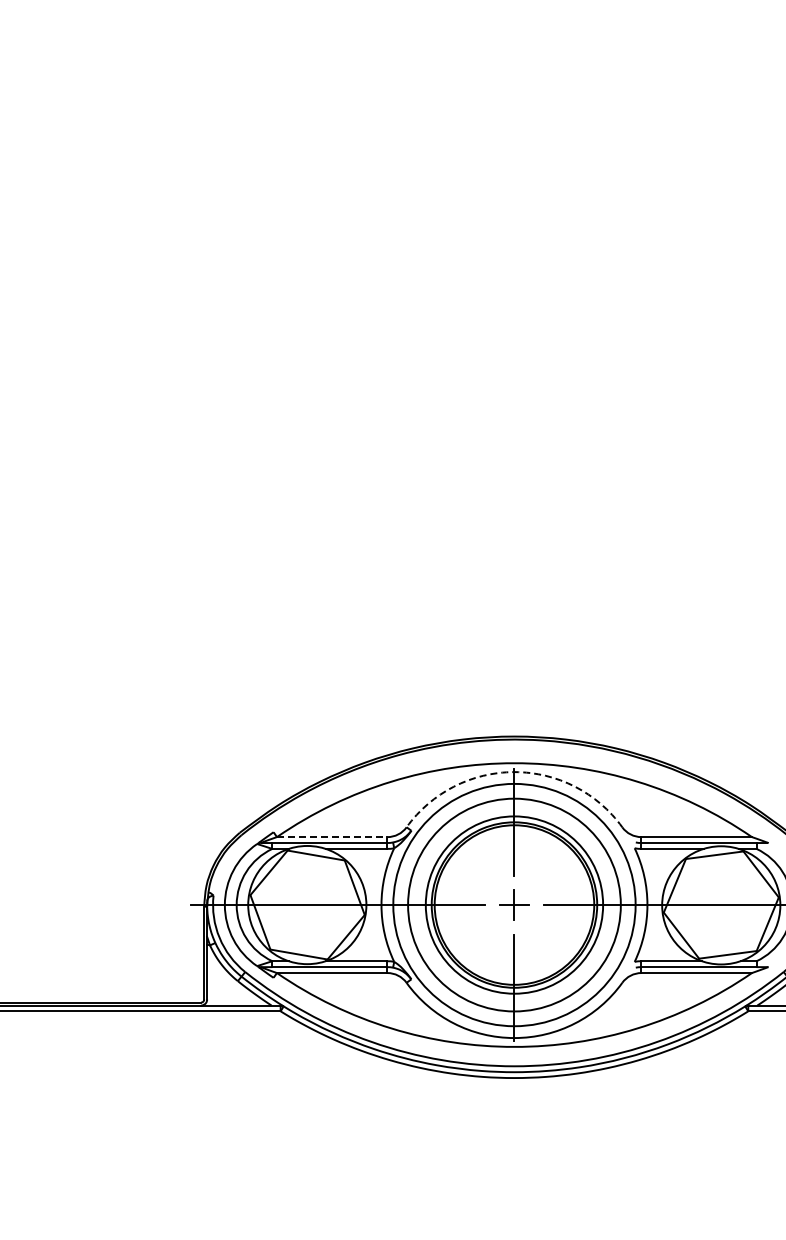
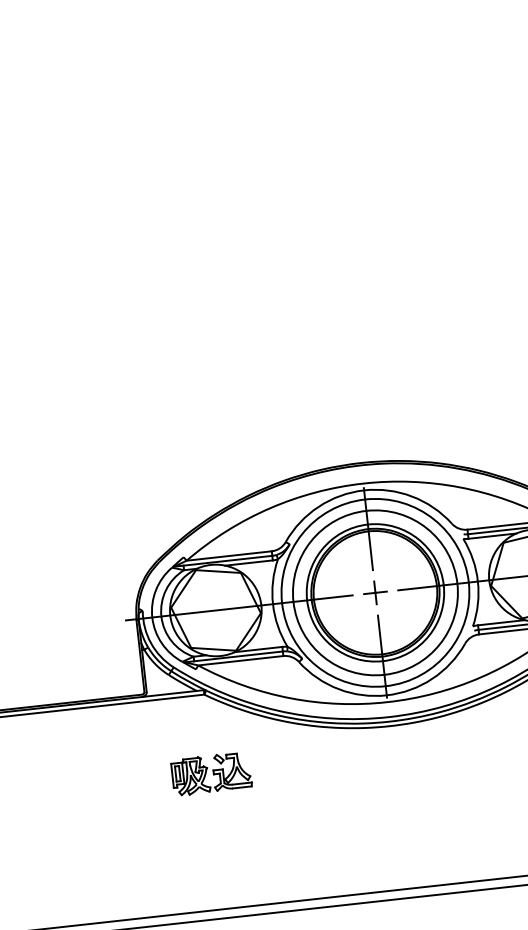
arc: (514, 772) -> (364, 490), dashed -> solid
line: (332, 837) -> (229, 556), dashed -> solid
part: (278, 1113) -> (211, 773), added

